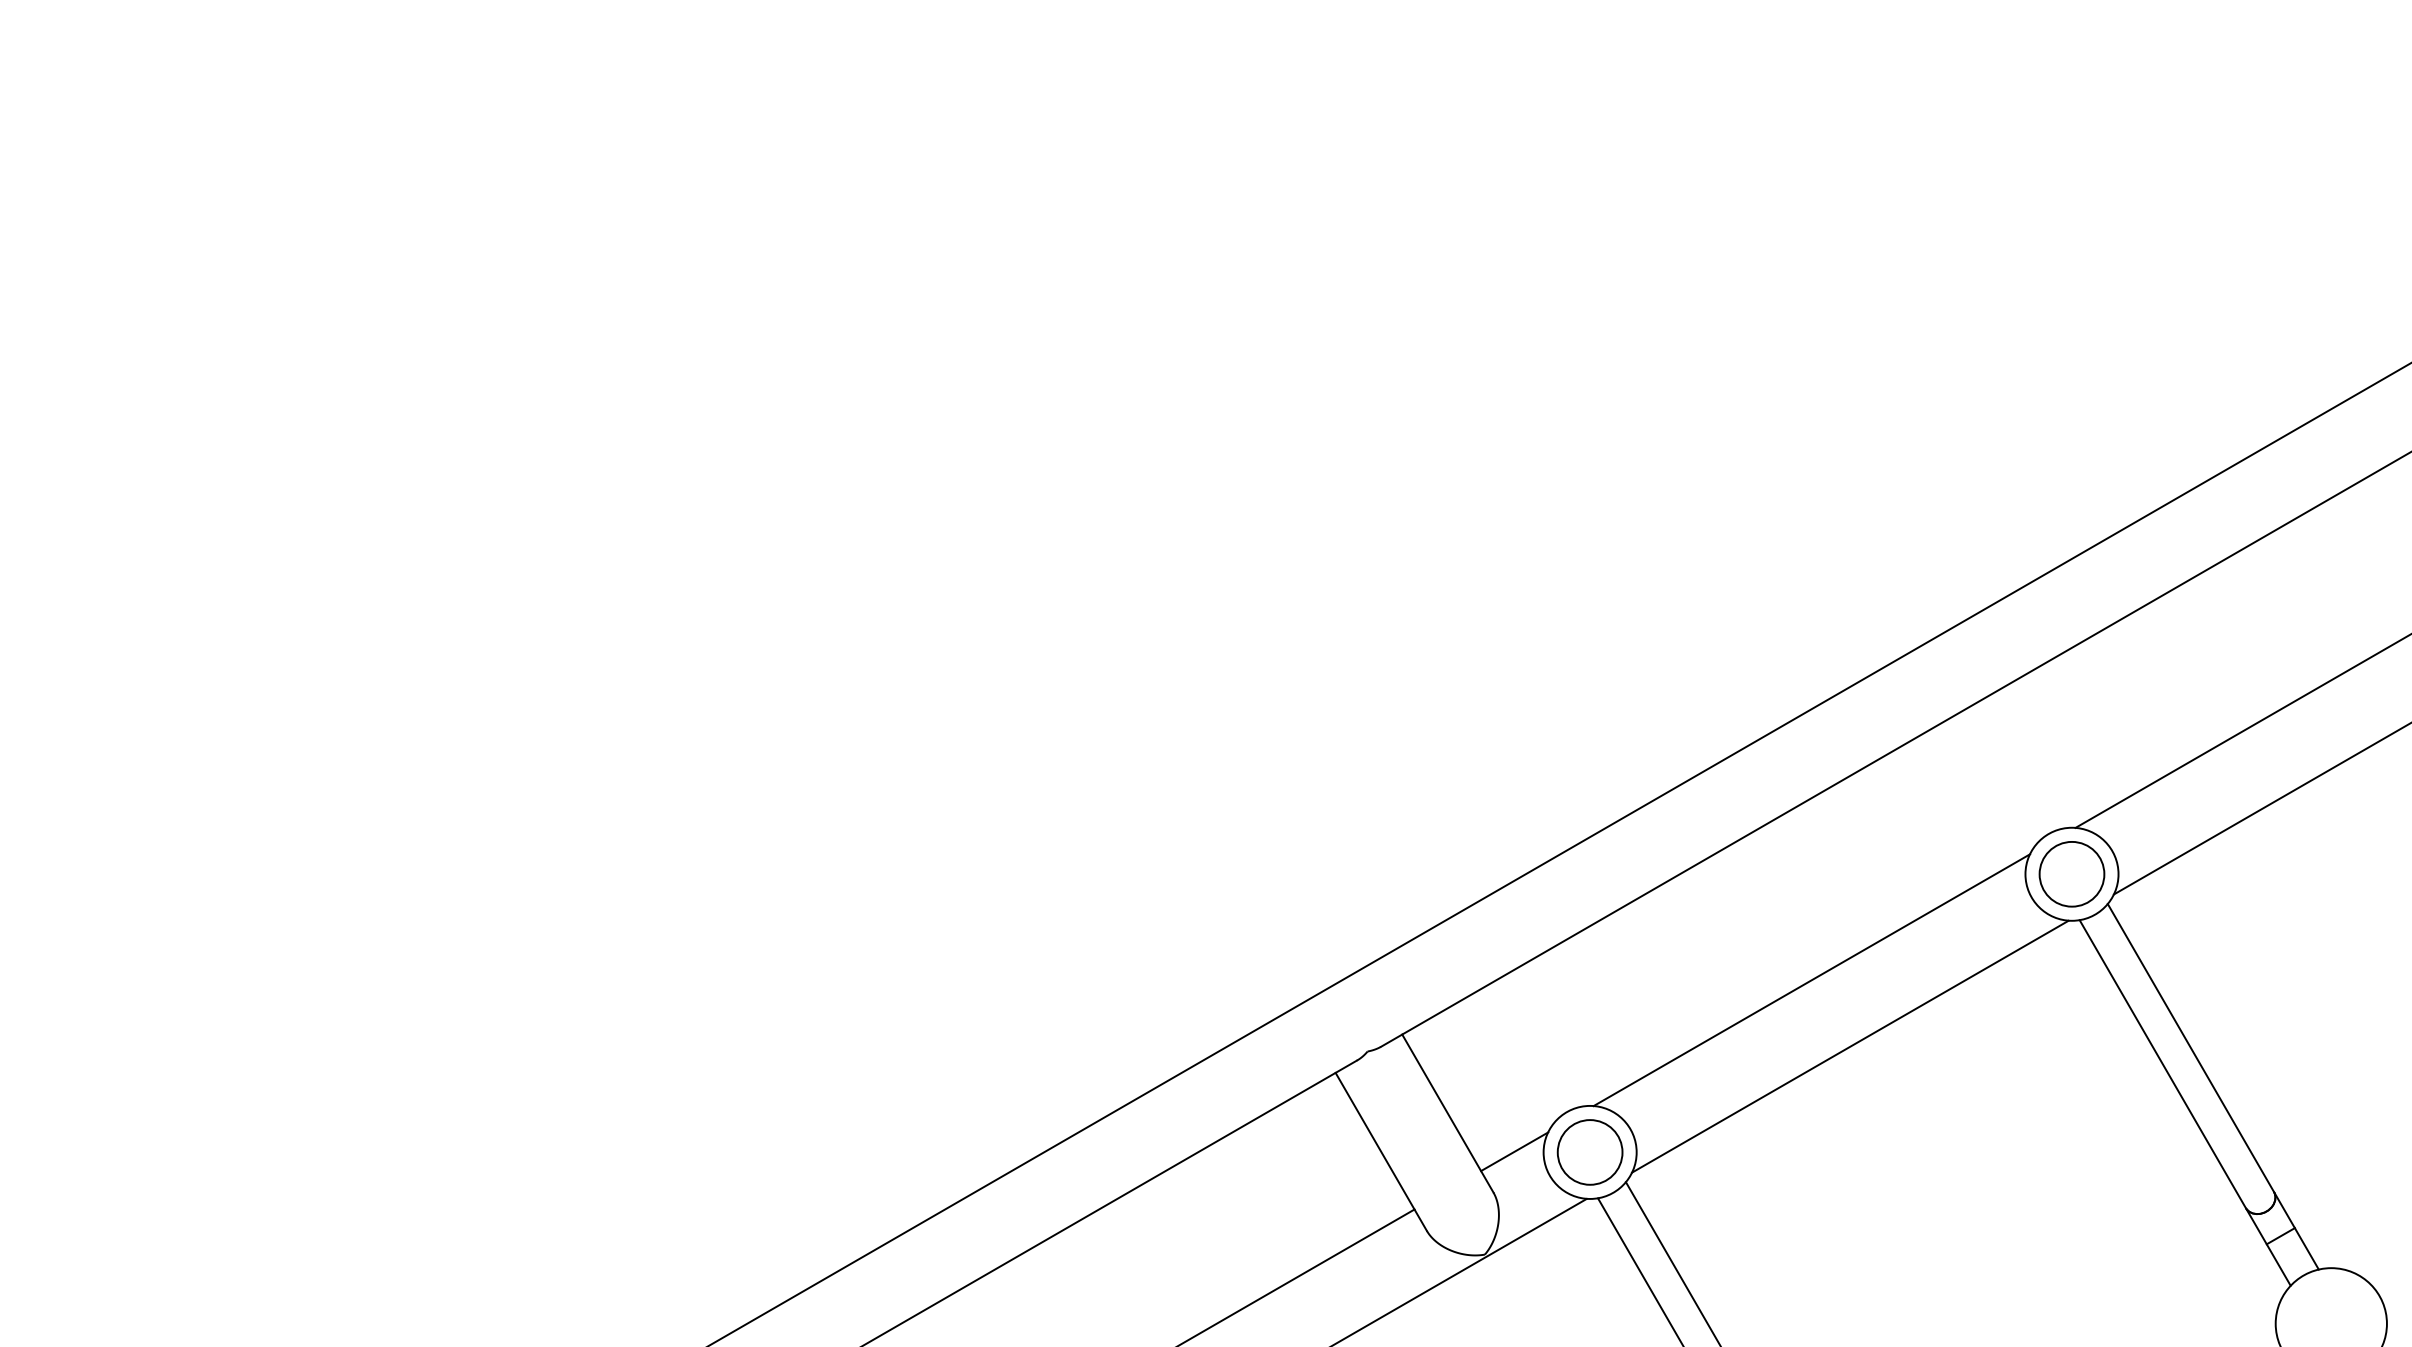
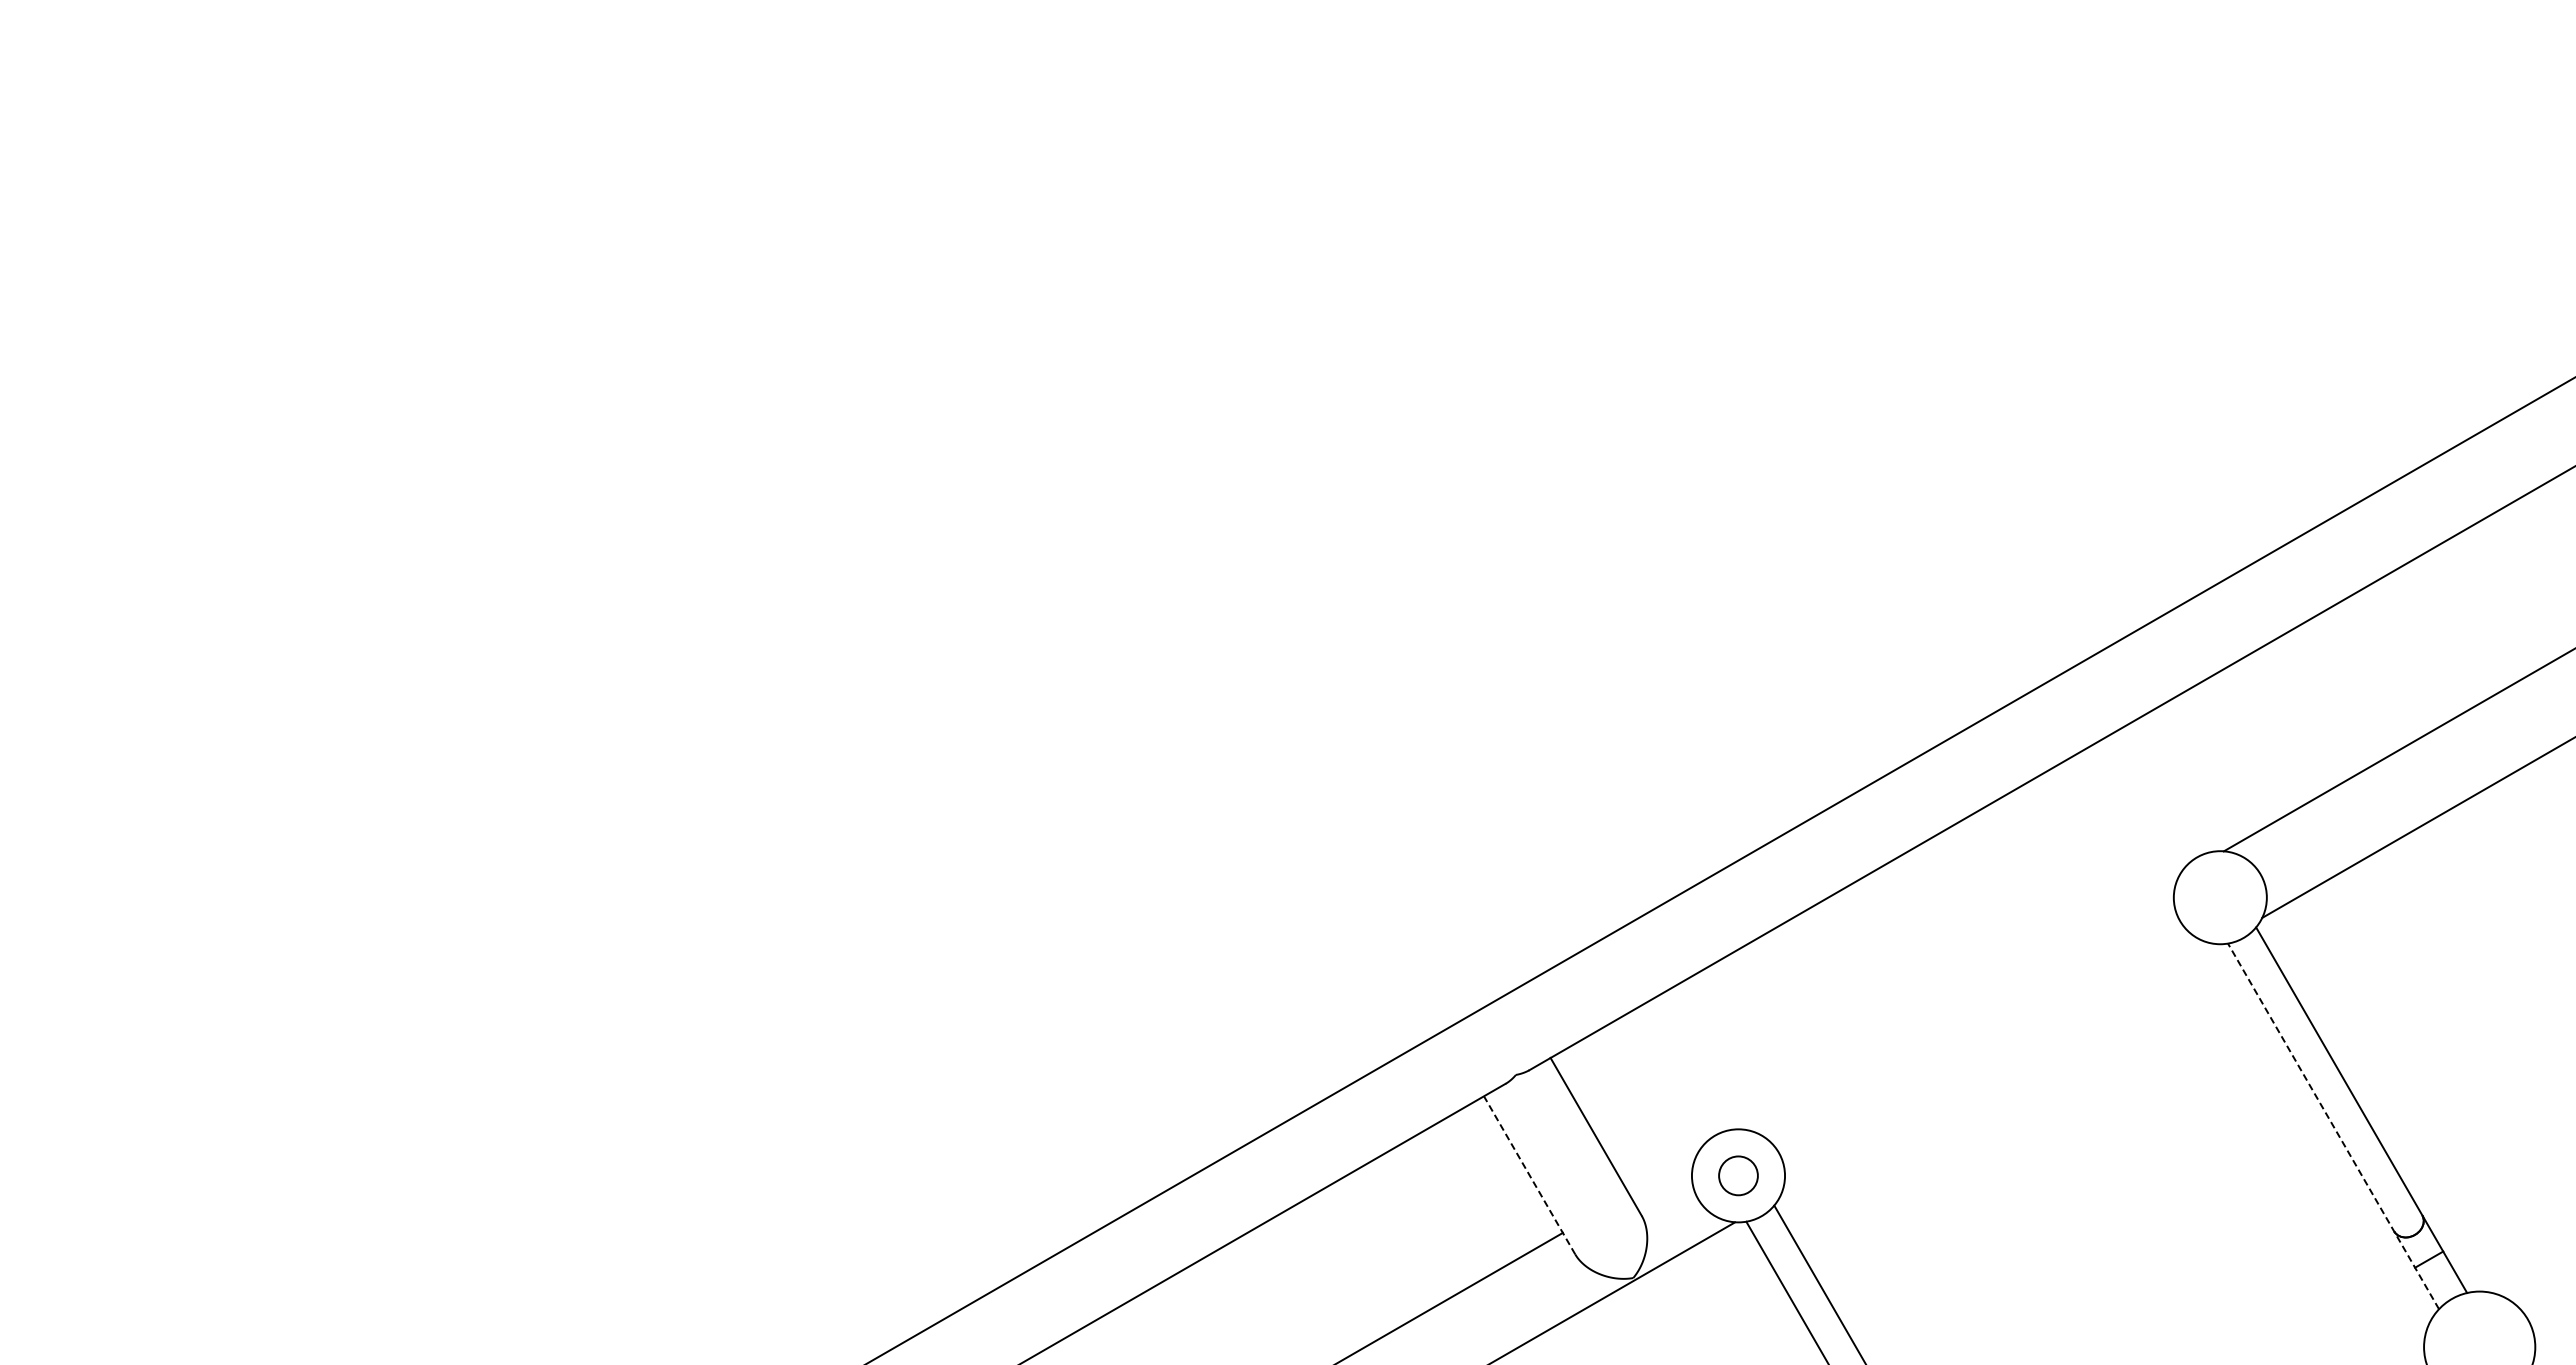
circle: (2072, 874) -> (2220, 897), removed
line: (1811, 980) -> (1959, 1003), removed
line: (1850, 1047) -> (1998, 1070), removed
line: (2185, 1102) -> (2333, 1125), solid -> dashed
line: (1381, 1151) -> (1529, 1174), solid -> dashed
line: (1514, 1151) -> (1662, 1174), removed
circle: (1590, 1152) -> (1738, 1175), size x0.6

